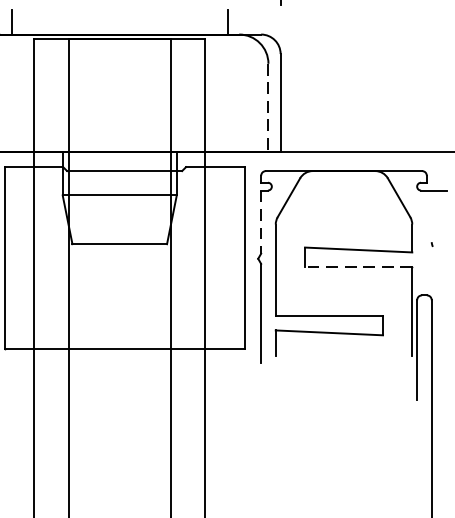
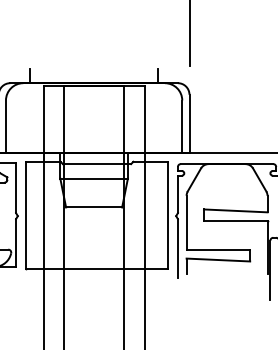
line: (268, 109) -> (182, 127), dashed -> solid
line: (260, 222) -> (177, 194), dashed -> solid
line: (358, 267) -> (235, 221), dashed -> solid

